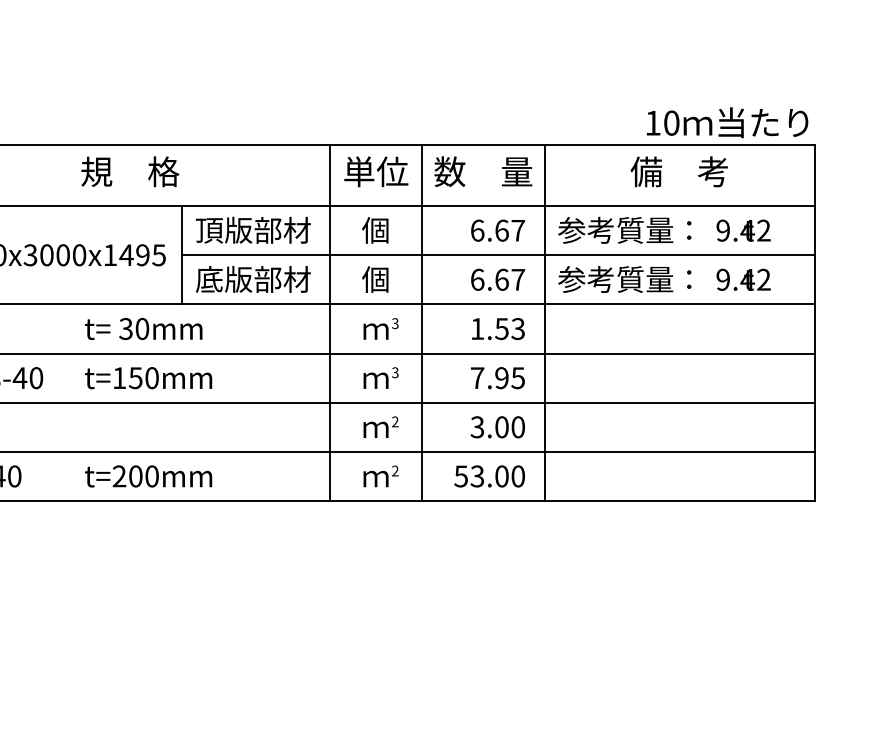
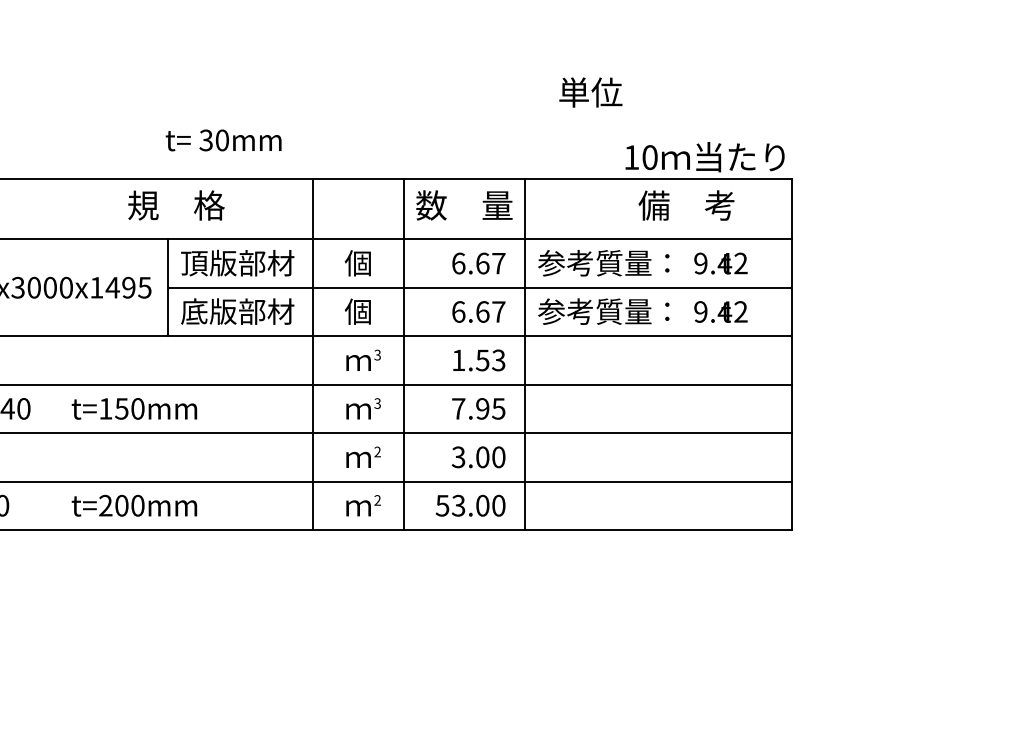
text: (130, 171) -> (176, 205), moved
text: (375, 171) -> (590, 92), moved
text: (679, 171) -> (686, 205), moved
text: (143, 329) -> (223, 140), moved

